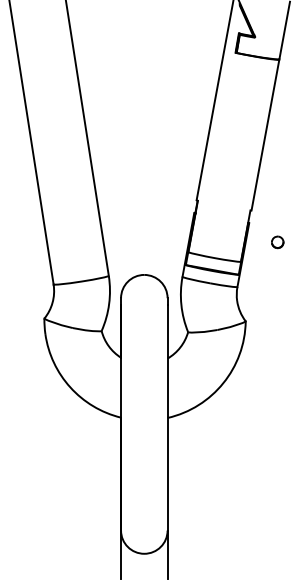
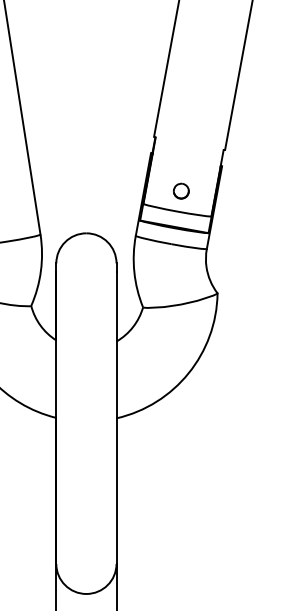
part: (277, 242) -> (181, 191), moved

